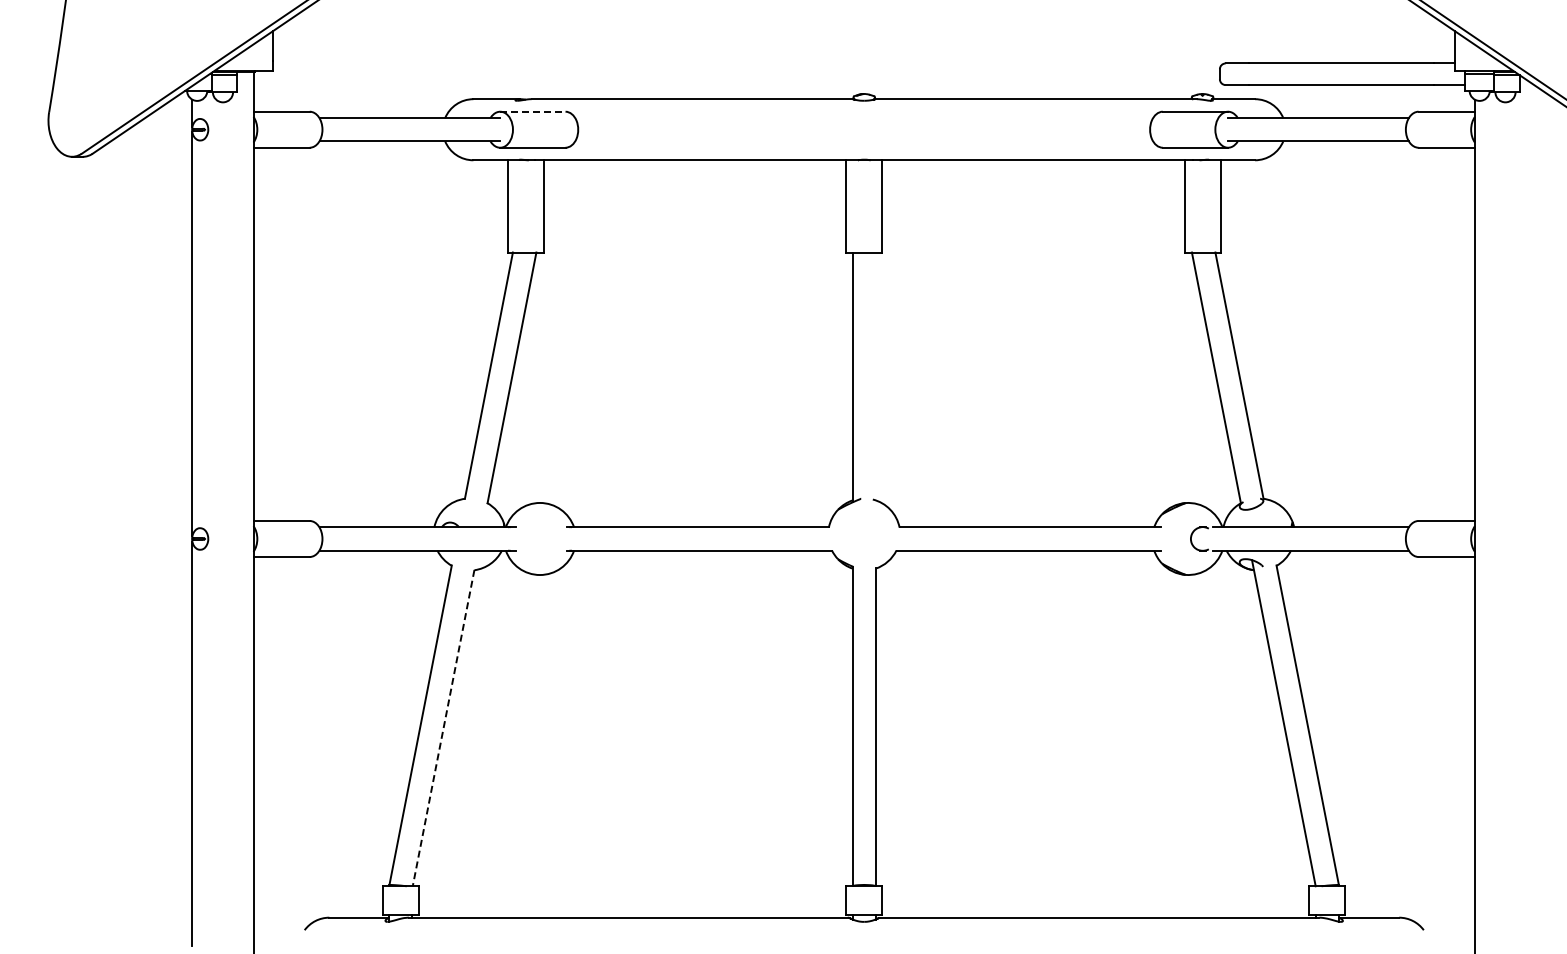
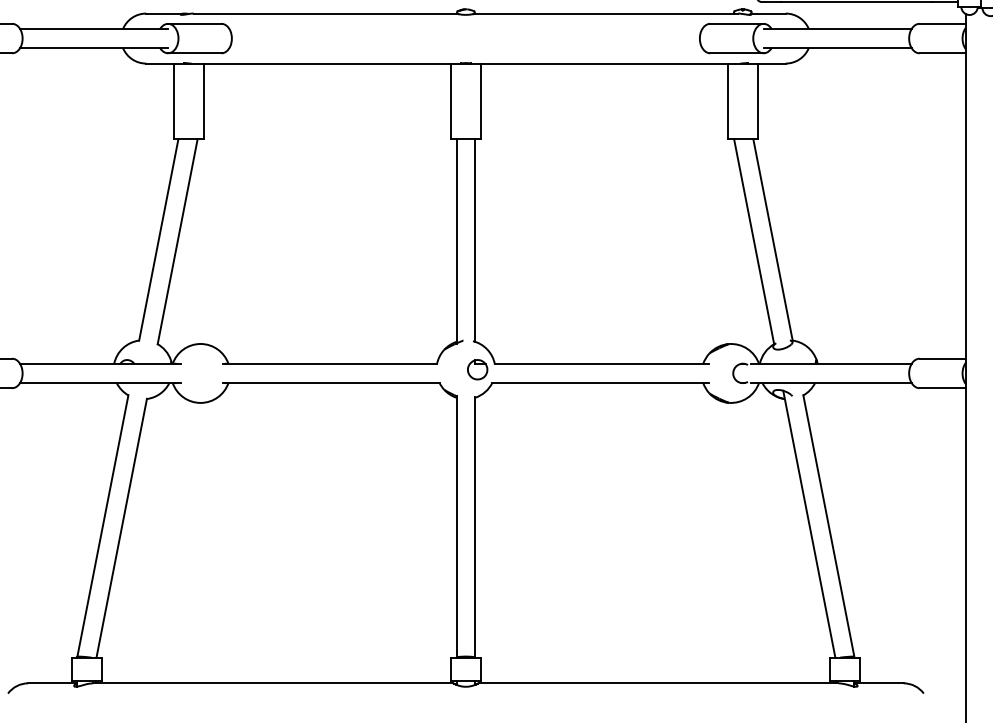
line: (532, 111) -> (194, 23), dashed -> solid
line: (875, 376) -> (475, 240), added
part: (878, 534) -> (477, 369), added
line: (443, 728) -> (121, 528), dashed -> solid

